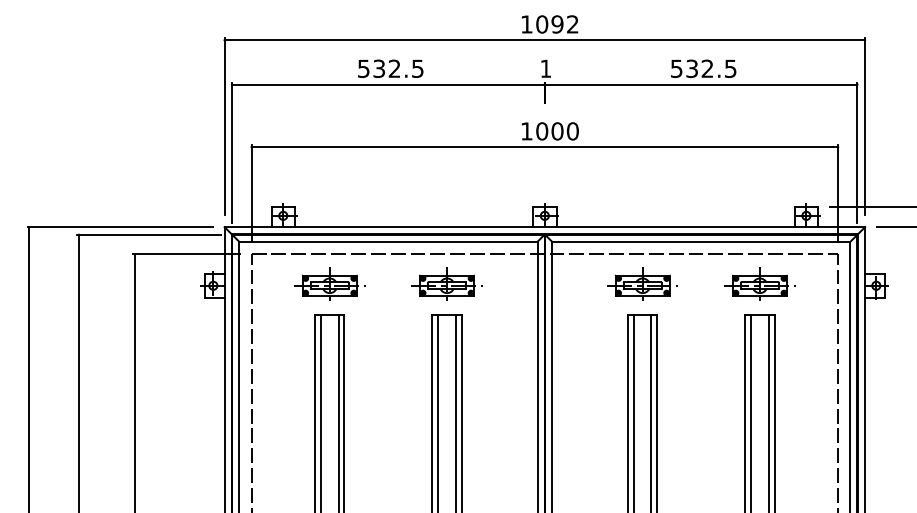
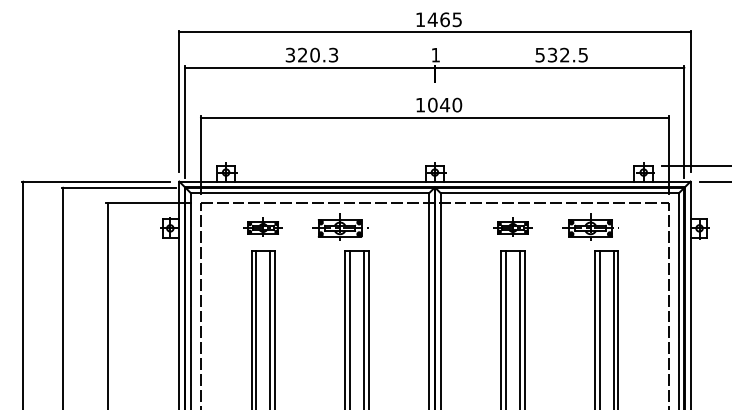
text: (556, 24) -> (444, 19), 1092 -> 1465
text: (390, 68) -> (311, 54), 532.5 -> 320.3
text: (557, 131) -> (445, 105), 1000 -> 1040
part: (329, 283) -> (263, 226), size x0.7
part: (446, 283) -> (339, 226), moved
part: (642, 283) -> (512, 226), size x0.7
part: (759, 283) -> (590, 226), moved

